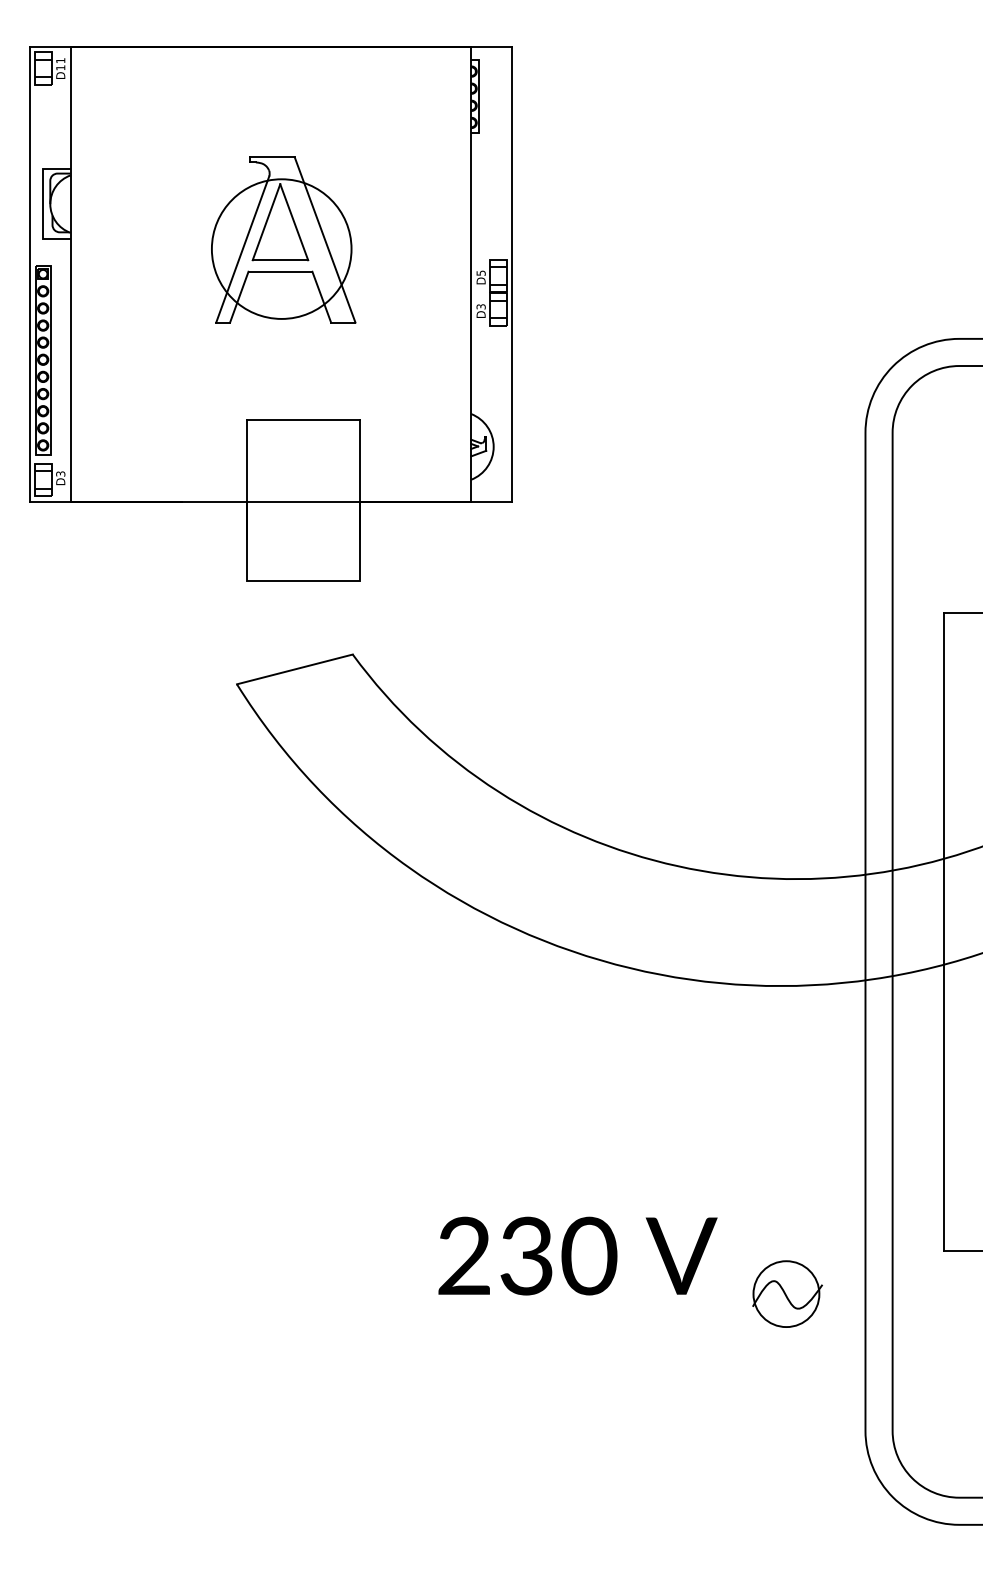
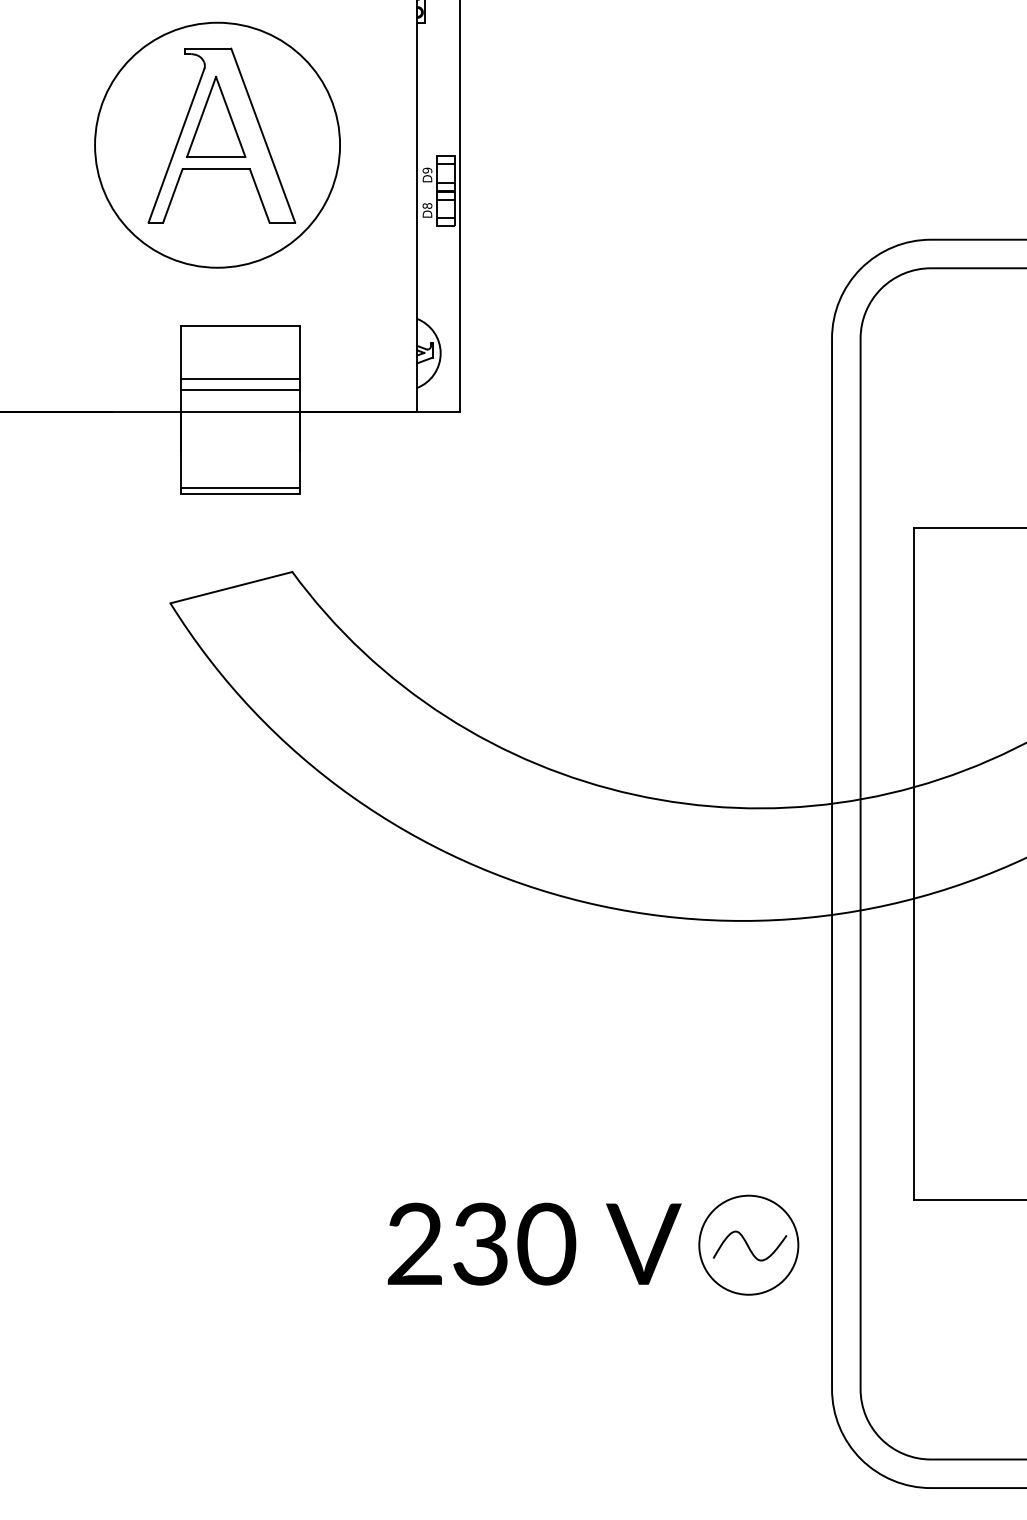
circle: (281, 248) -> (217, 144), size x1.67
text: (480, 272) -> (426, 169), D5 -> D9
text: (480, 306) -> (426, 205), D3 -> D8
line: (303, 471) -> (240, 379), added
line: (303, 481) -> (240, 389), added
line: (303, 574) -> (240, 487), added
text: (577, 1255) -> (534, 1243), moved
circle: (786, 1294) -> (748, 1245), size x1.43

